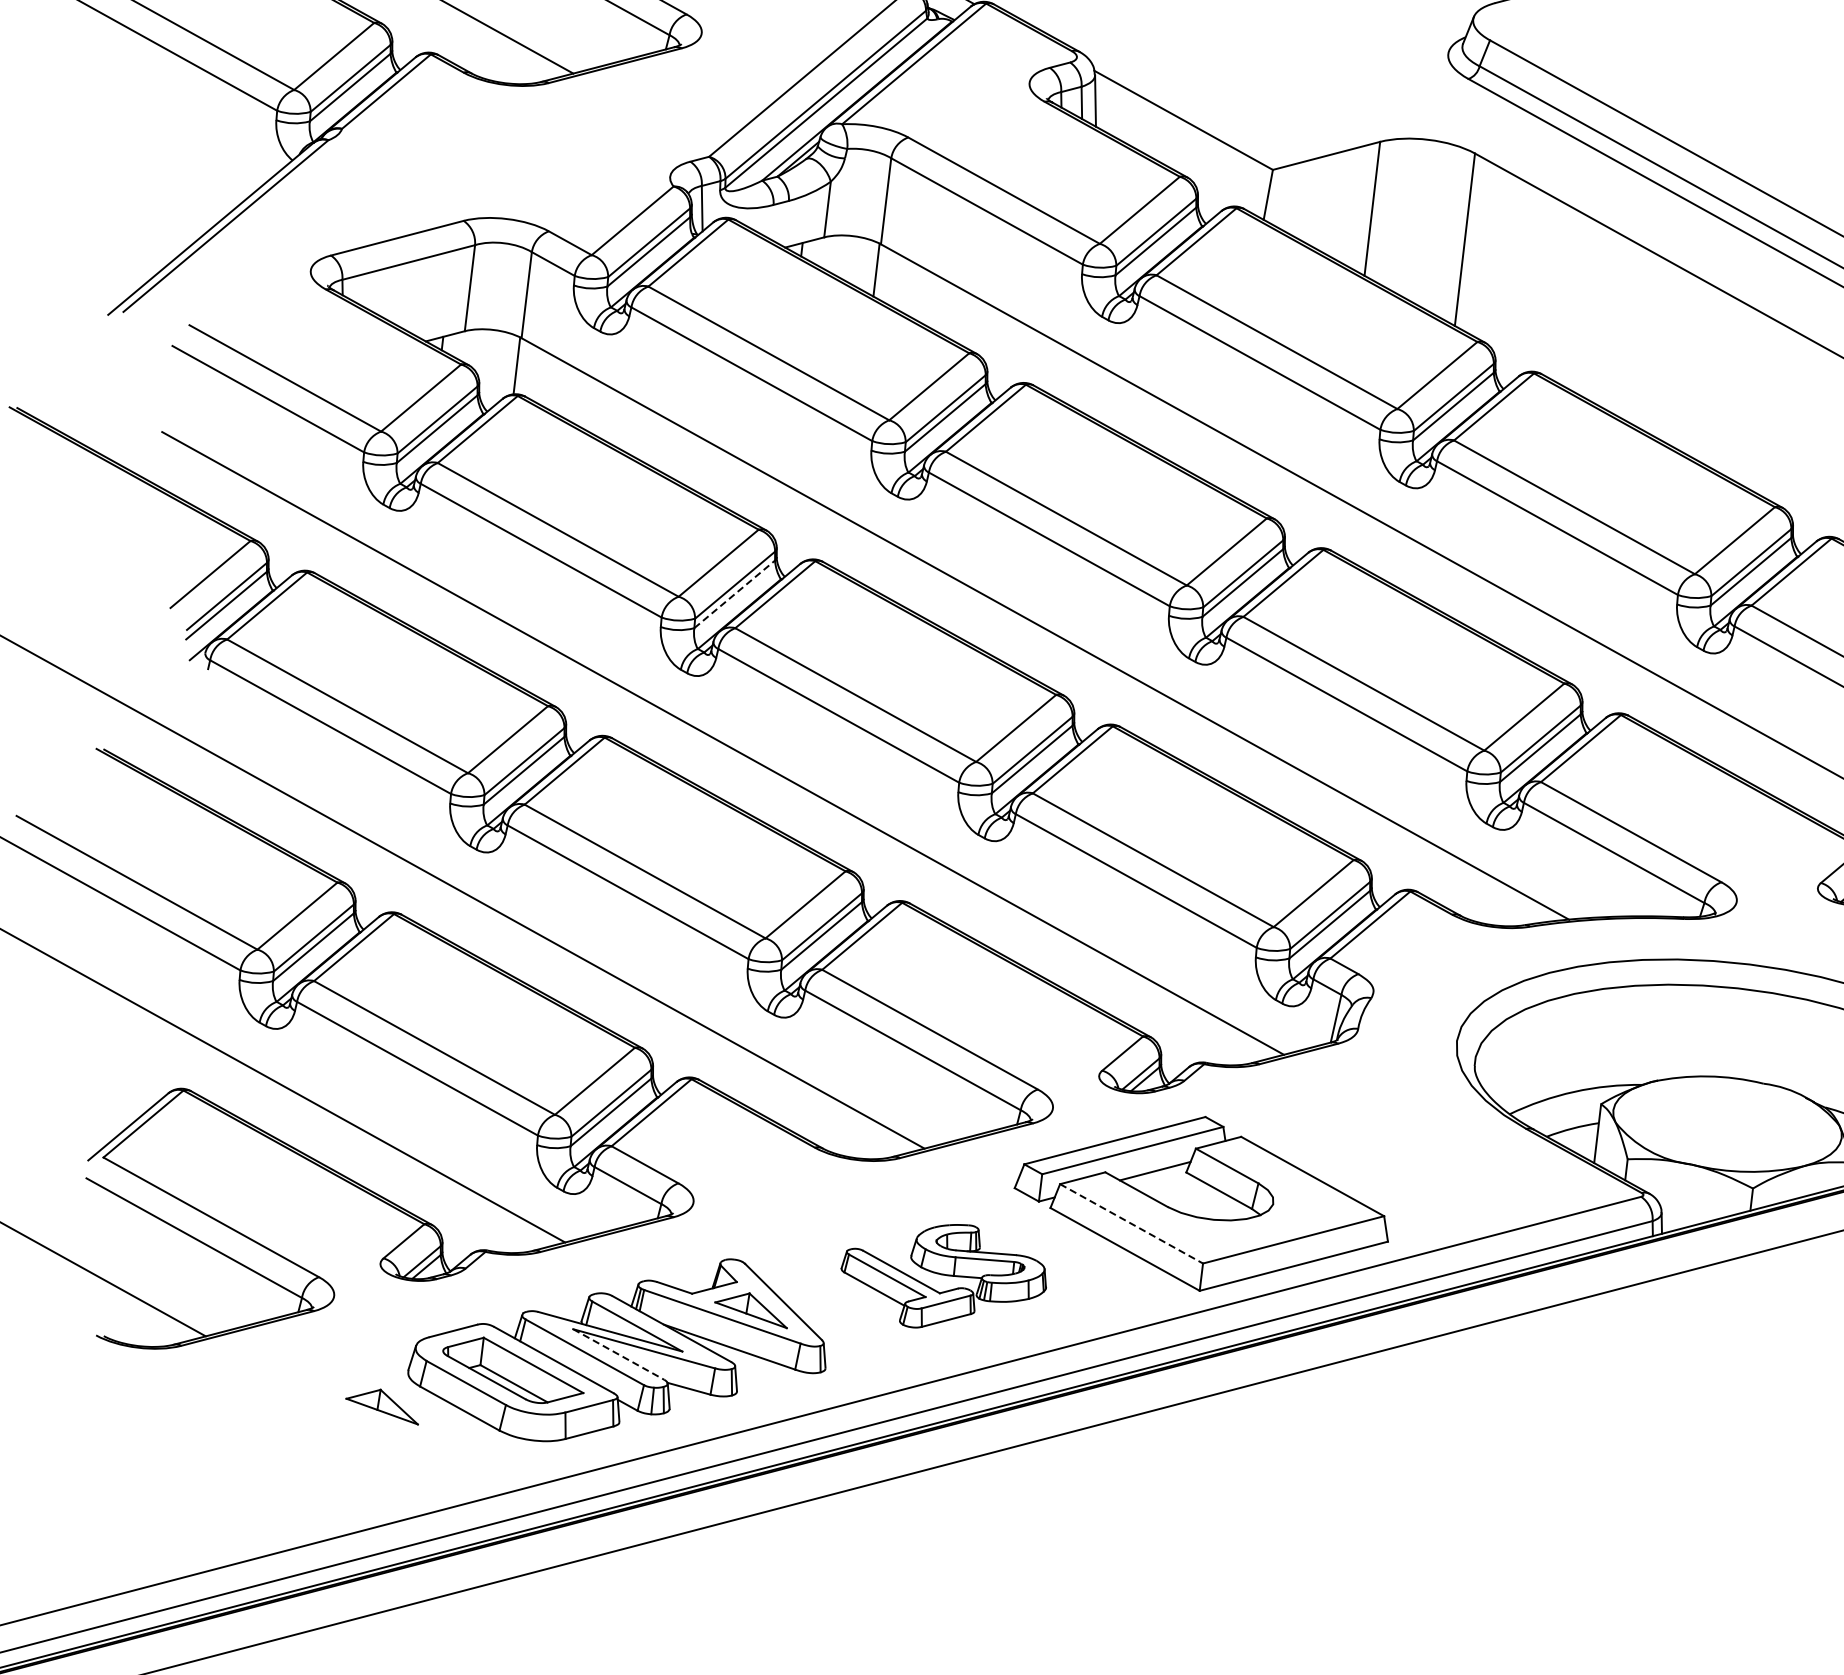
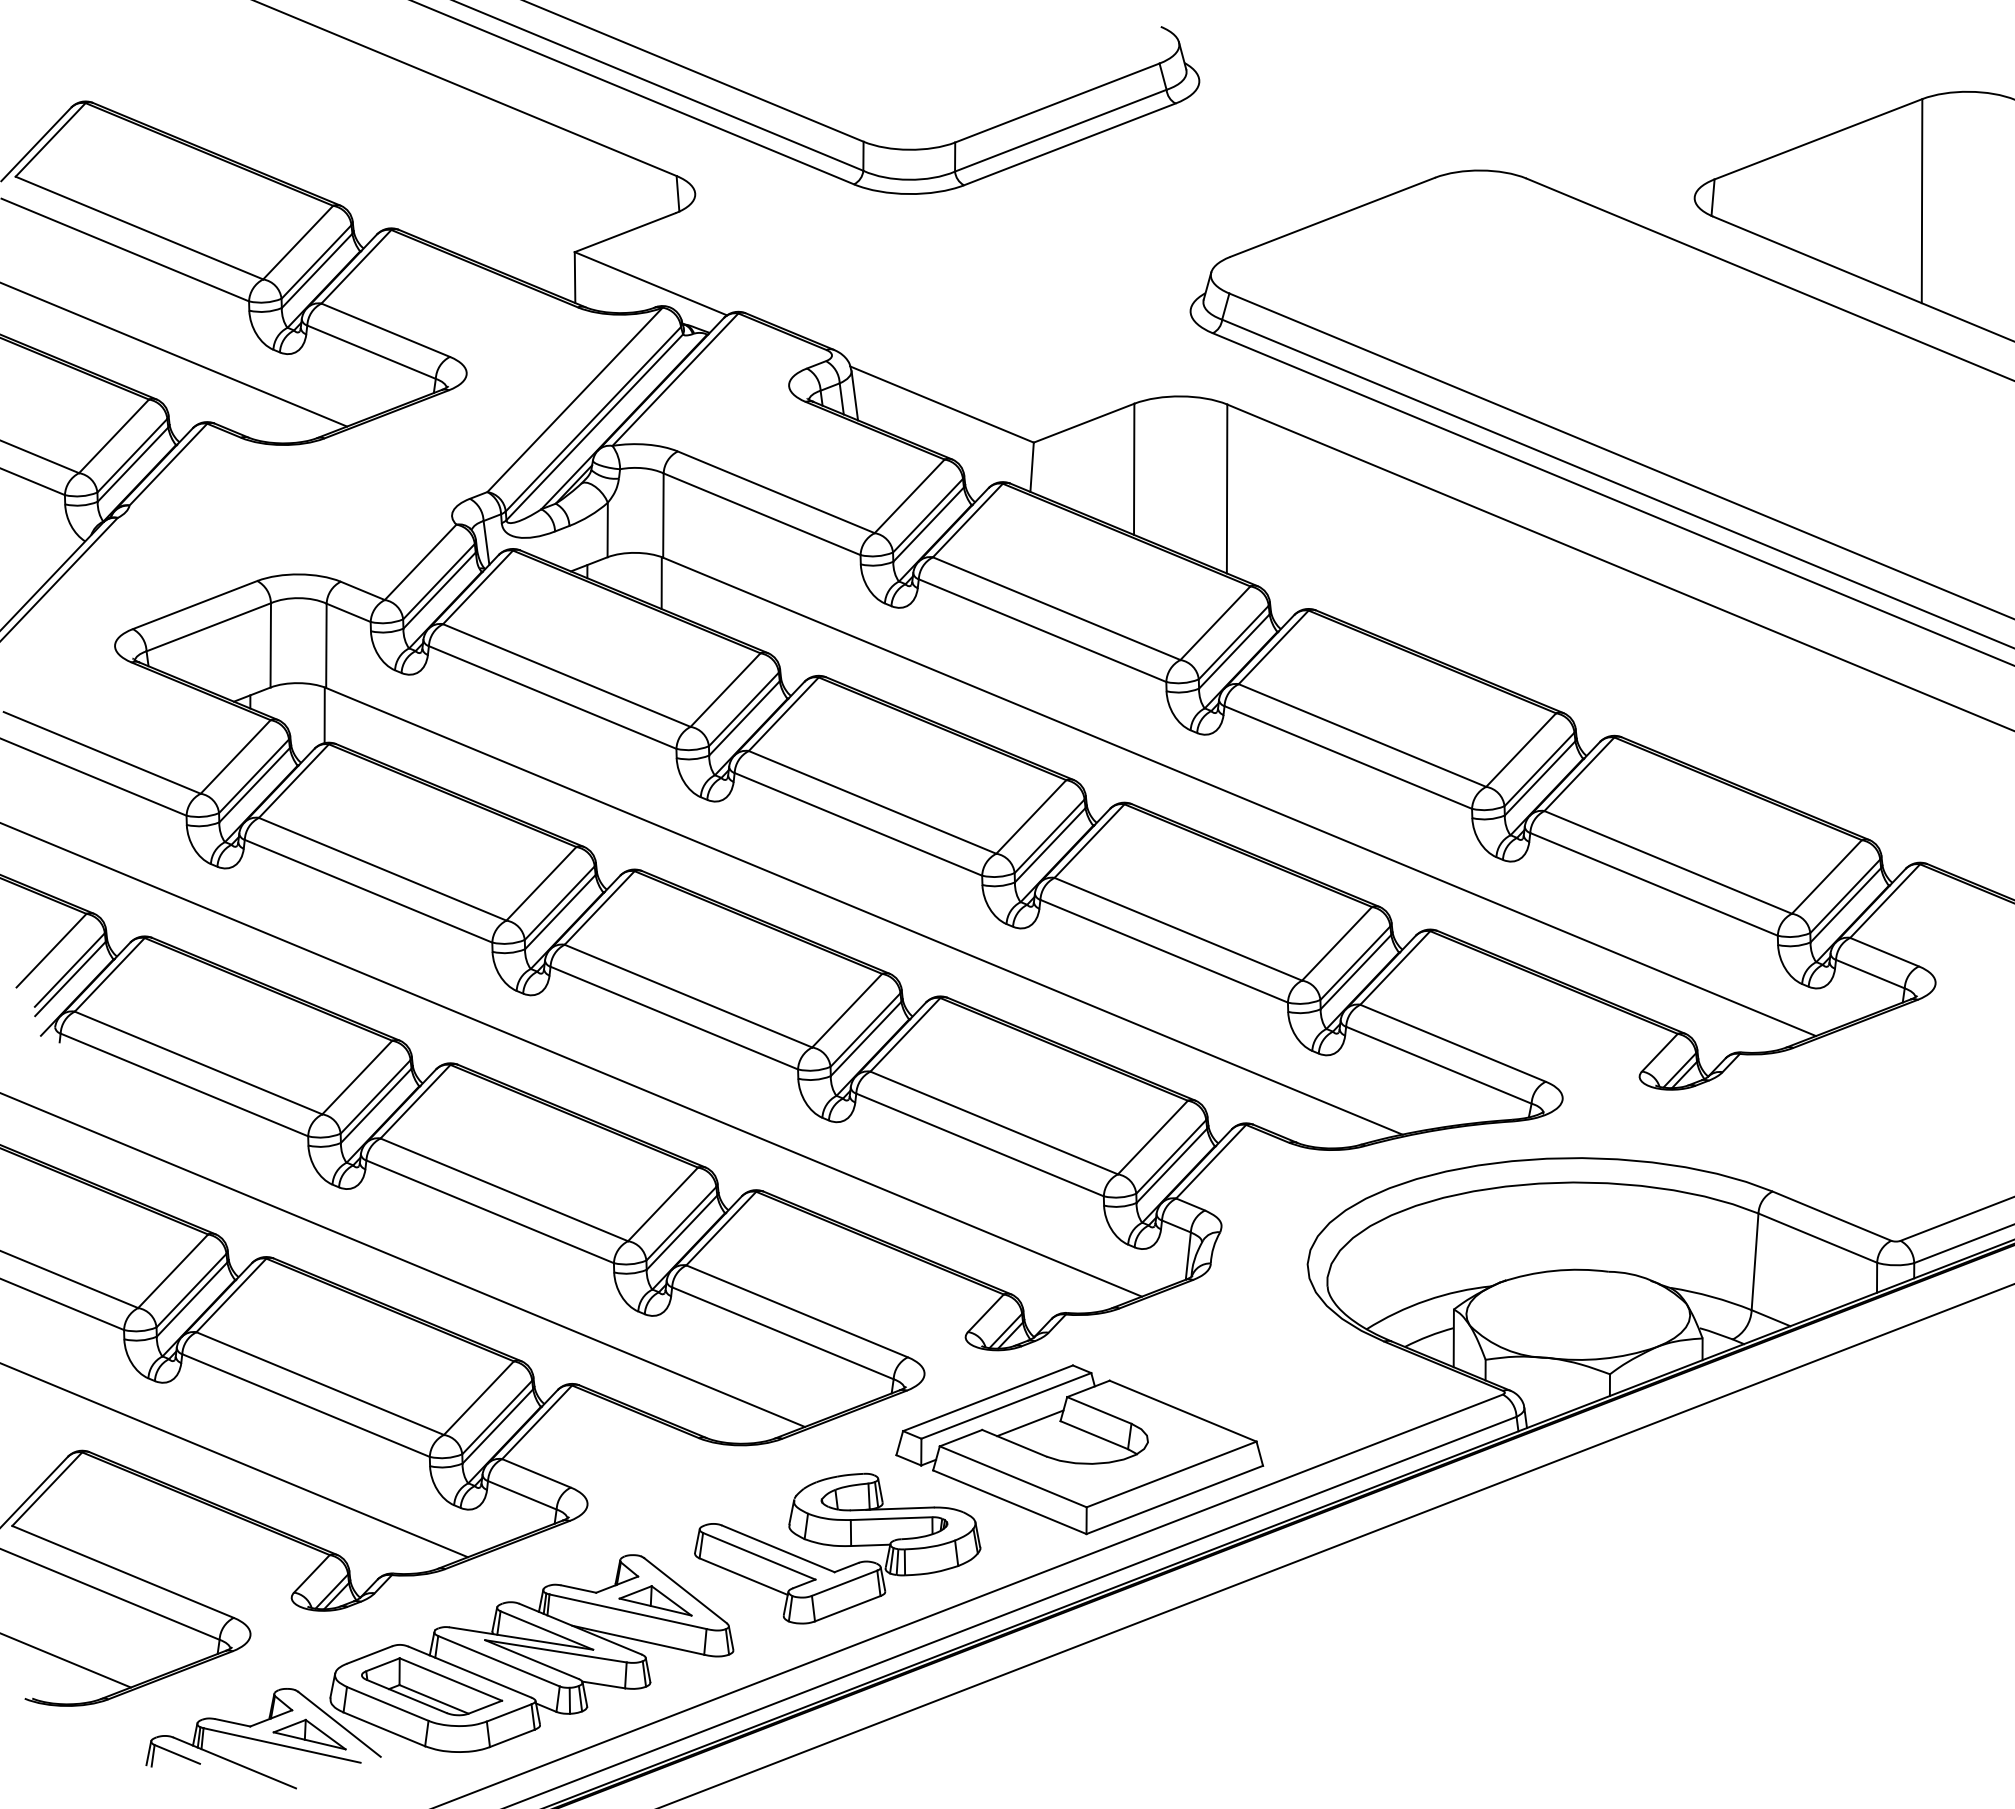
line: (734, 593) -> (560, 911), dashed -> solid
line: (1131, 1223) -> (1013, 1476), dashed -> solid
part: (943, 1276) -> (837, 1548), size x1.43
line: (619, 1354) -> (532, 1659), dashed -> solid
part: (335, 1403) -> (263, 1738), added

